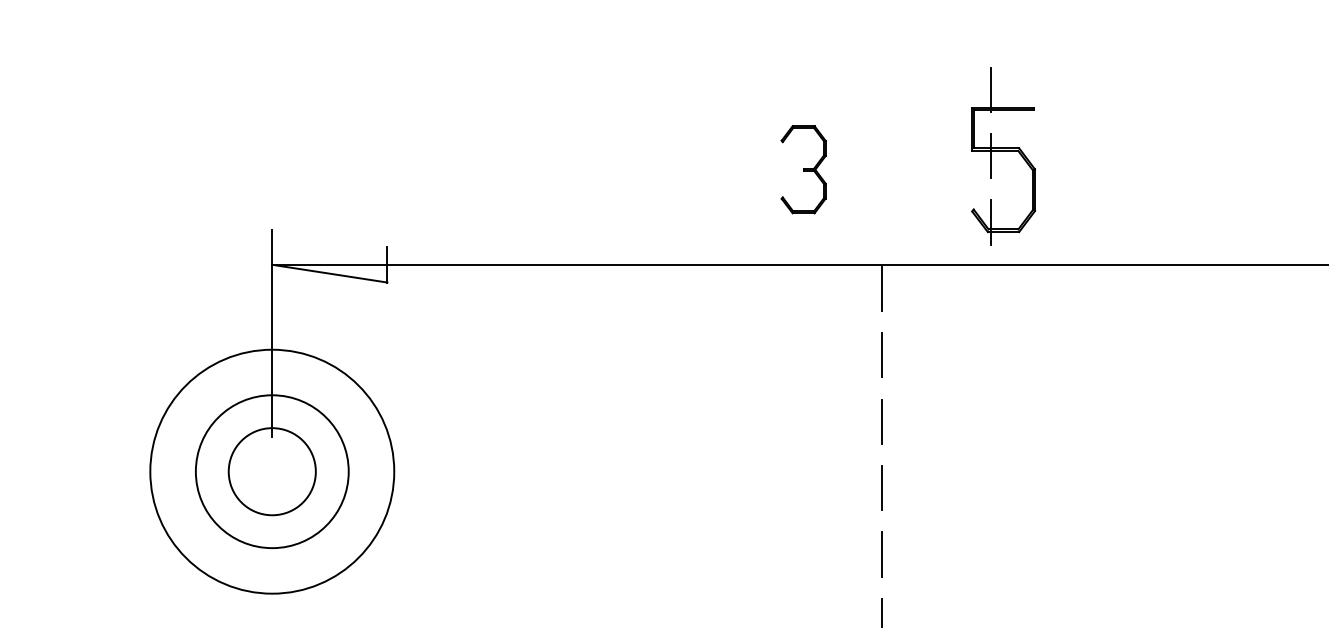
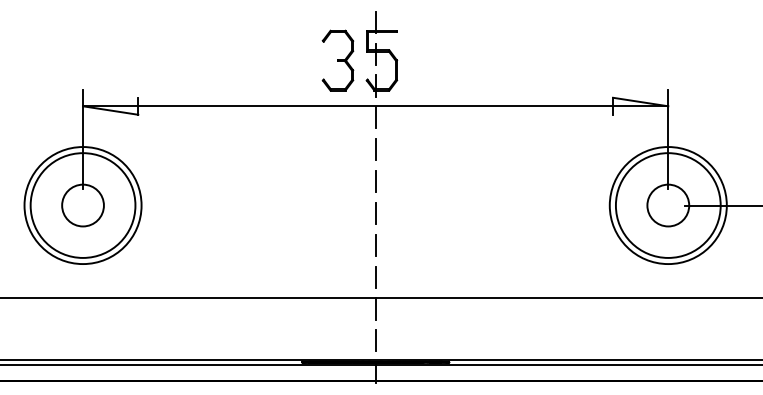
part: (1002, 156) -> (381, 54), moved
part: (802, 169) -> (337, 60), size x1.43
circle: (271, 471) -> (82, 205), size x1.43

